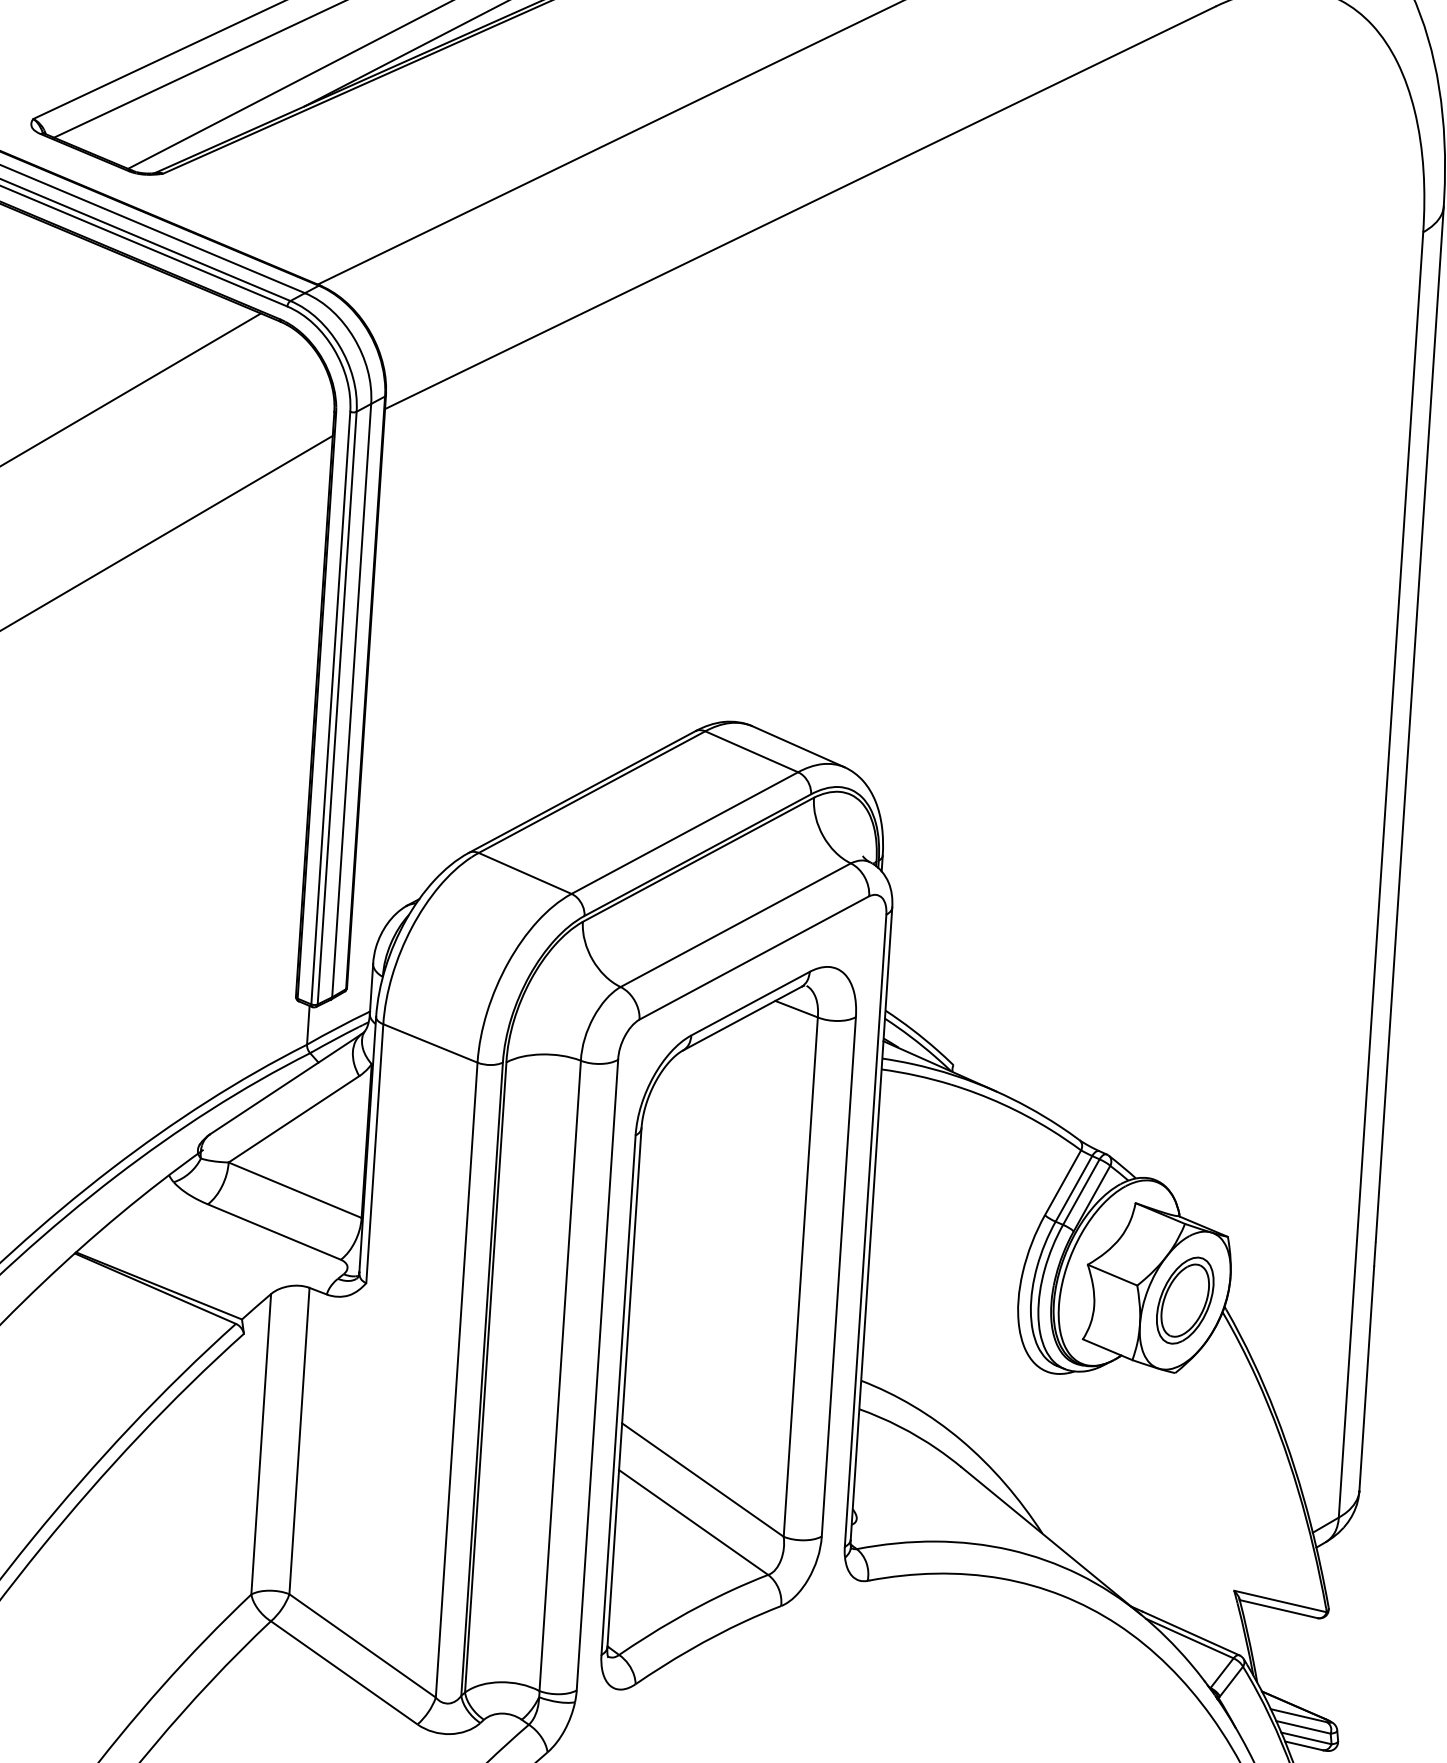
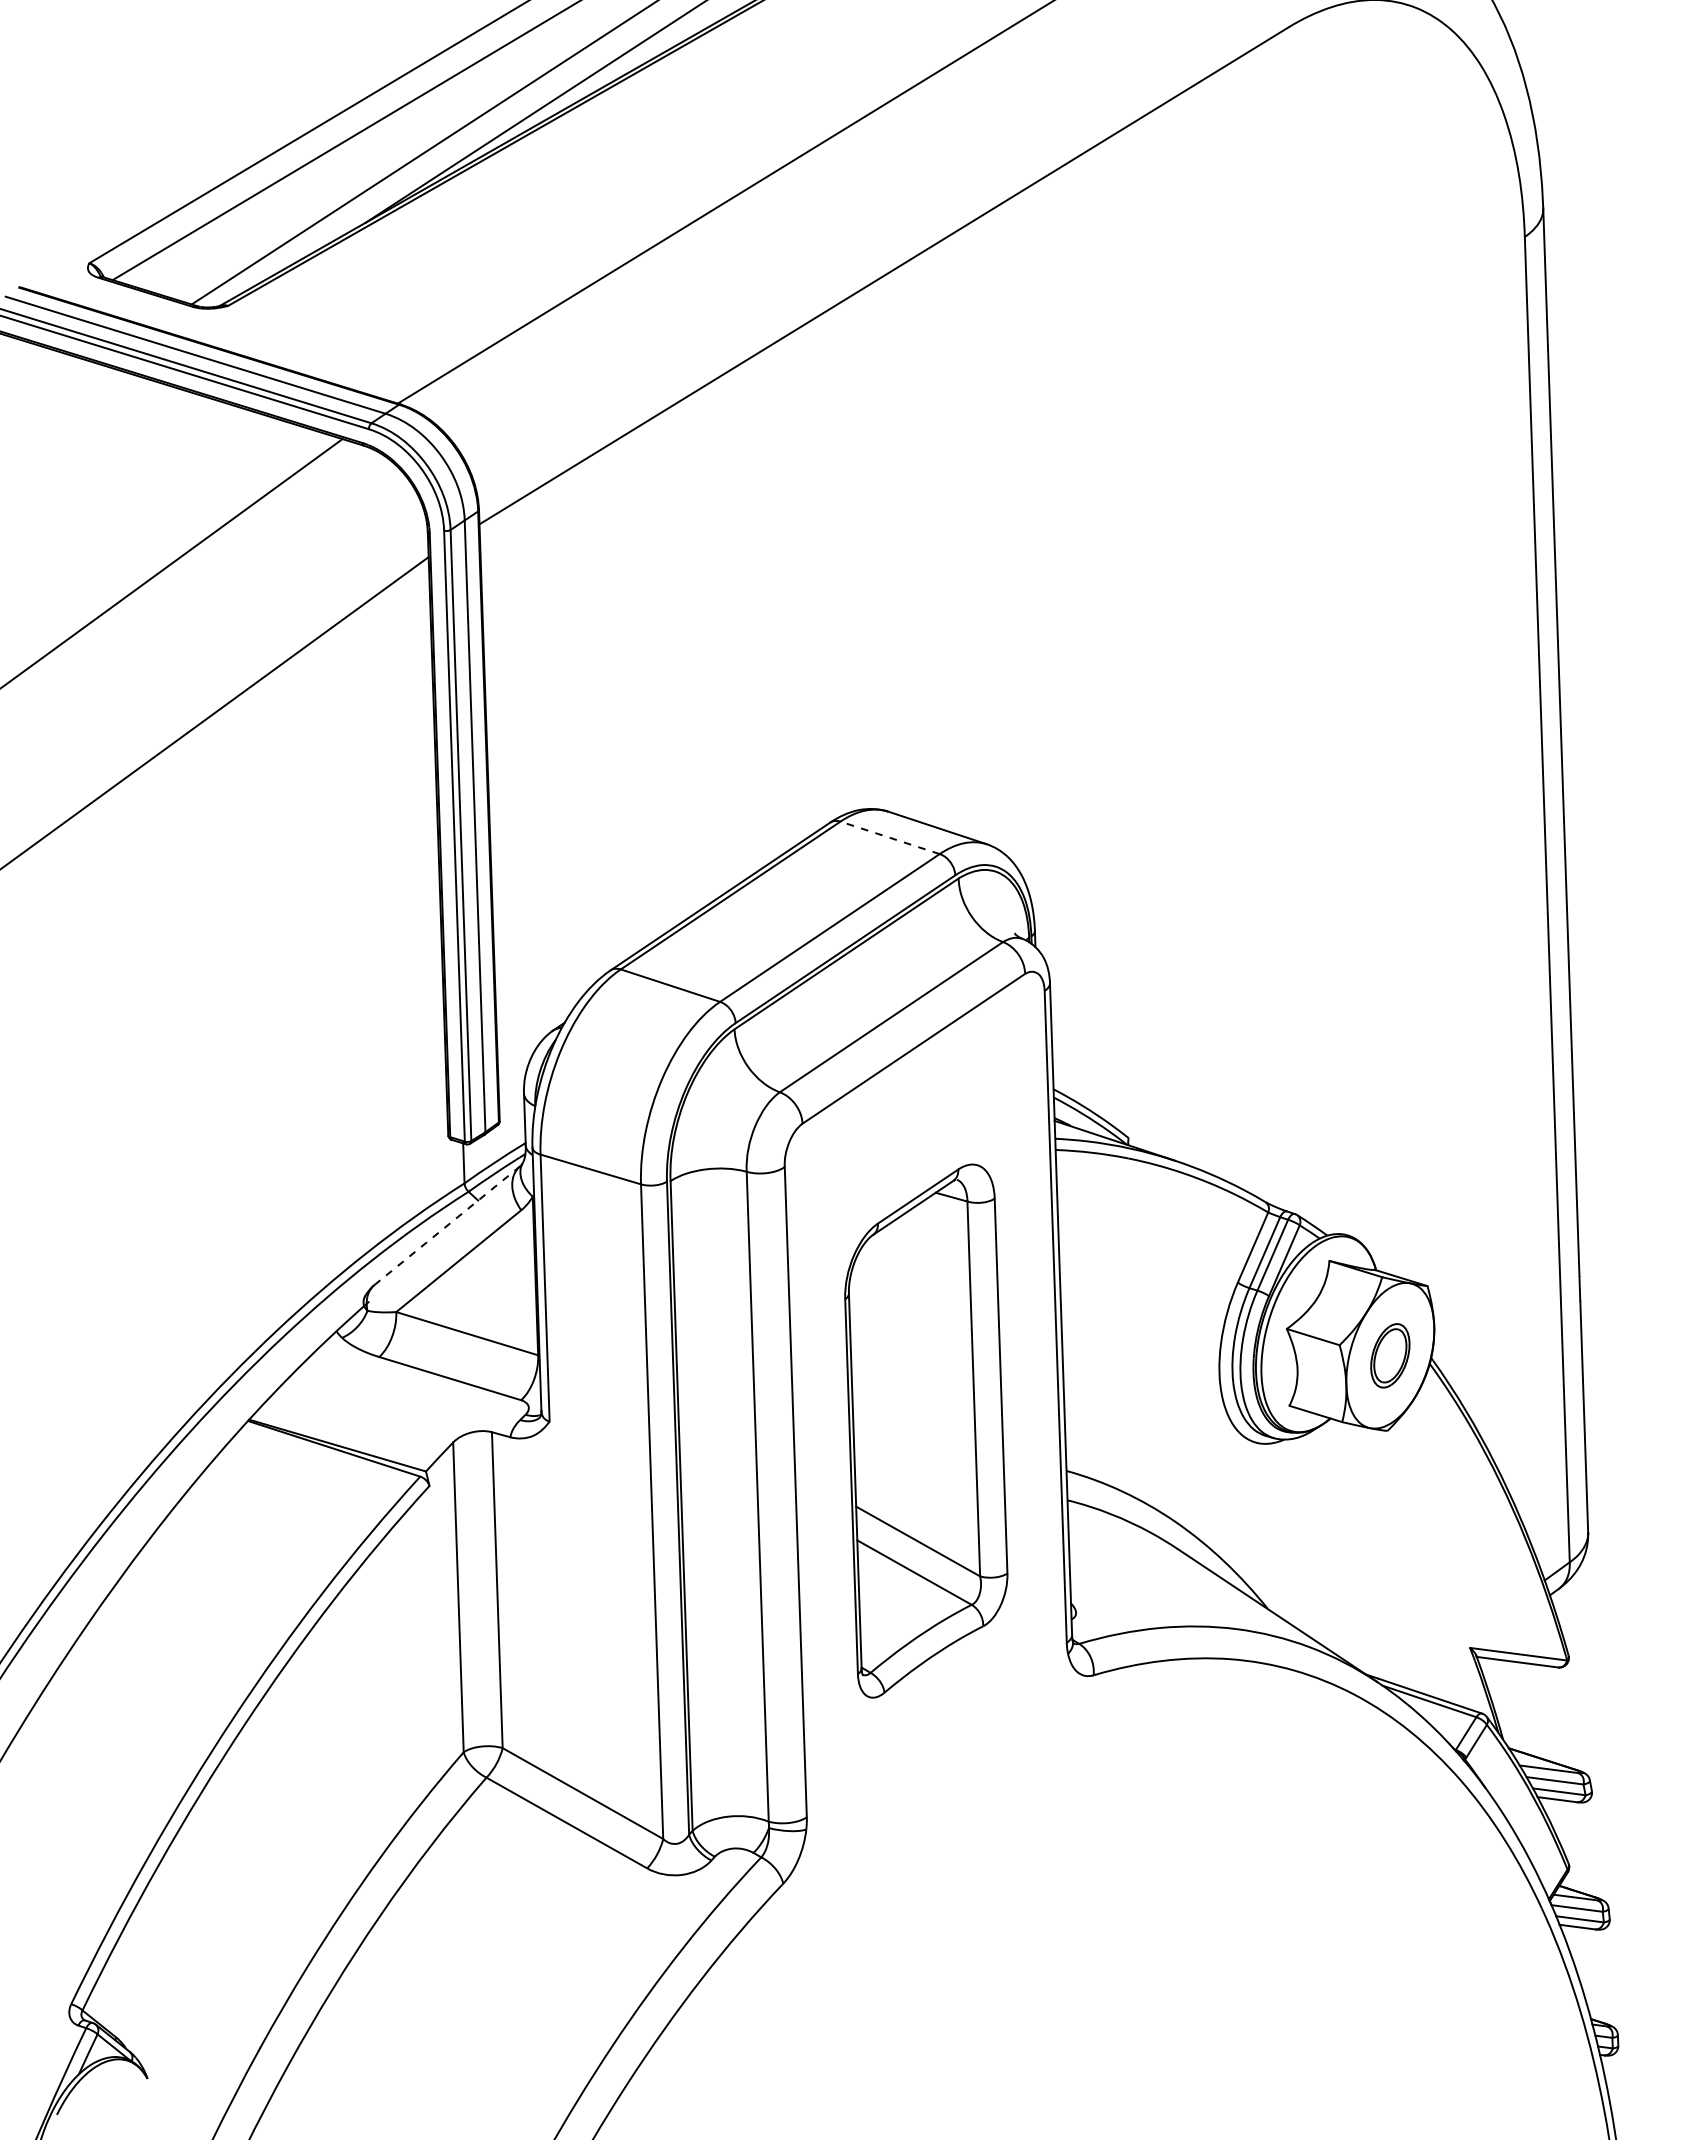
line: (751, 751) -> (889, 837), solid -> dashed
line: (286, 1083) -> (447, 1225), solid -> dashed
part: (1185, 1300) -> (1390, 1355), size x0.7
part: (729, 1328) -> (926, 1430), size x0.7

